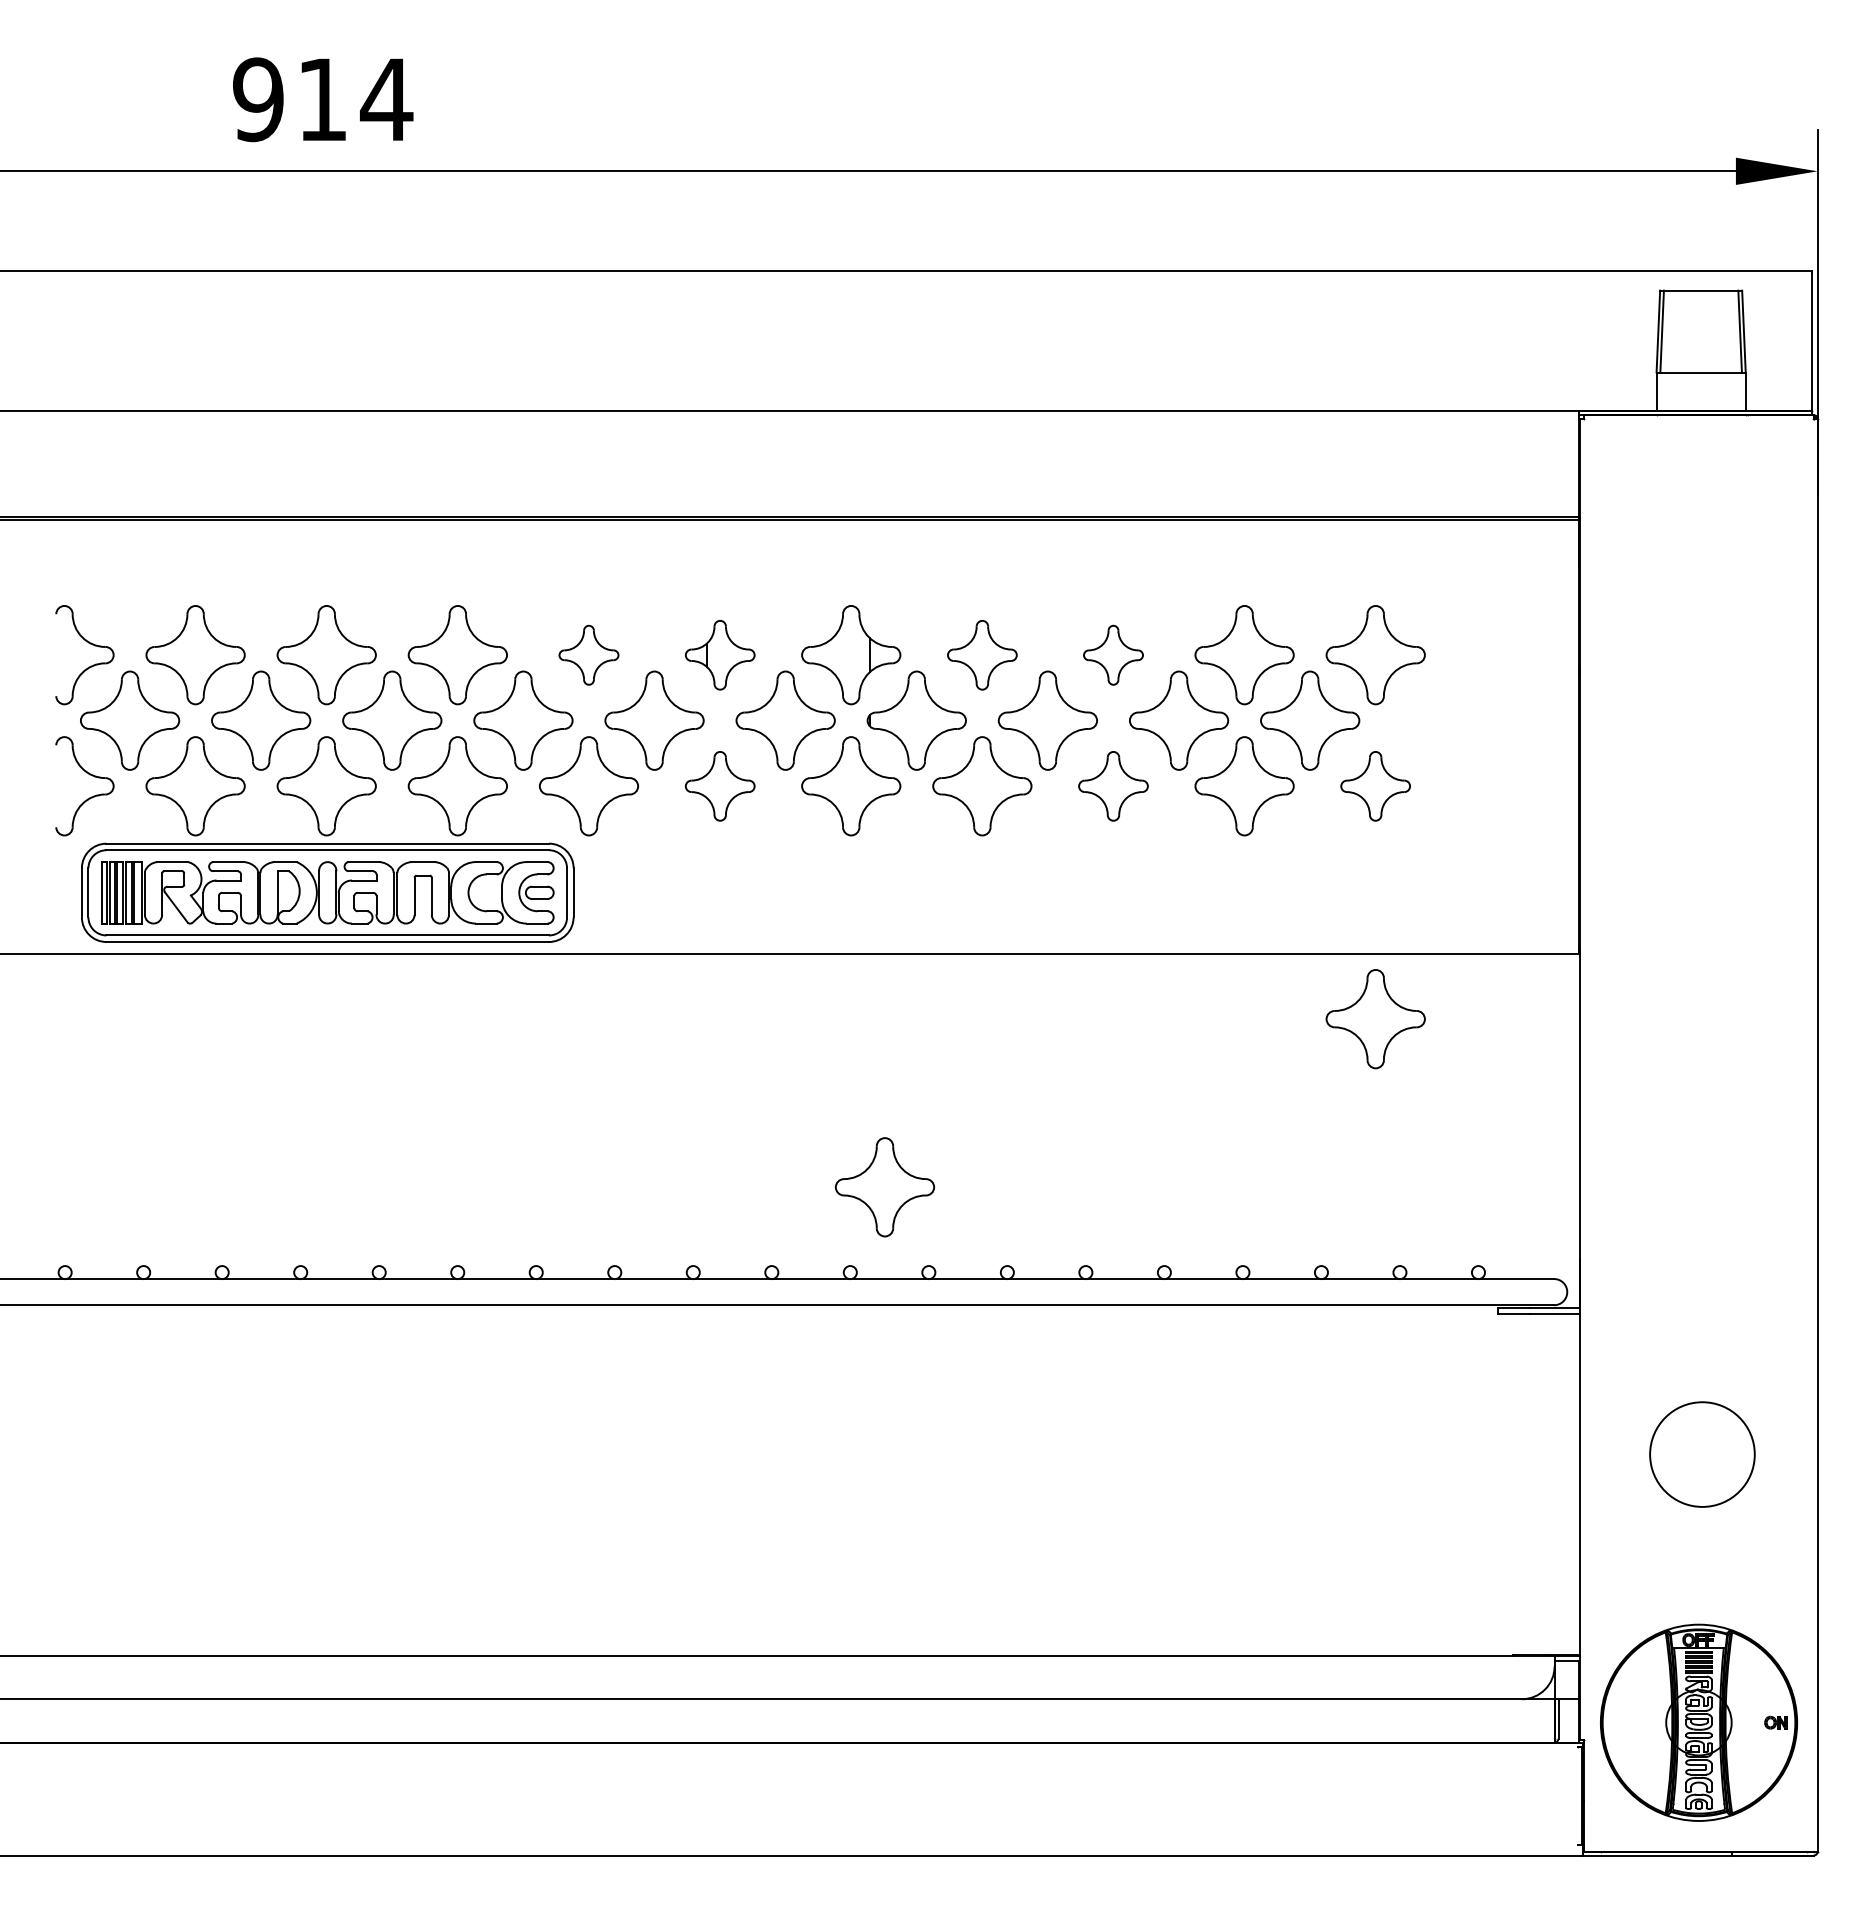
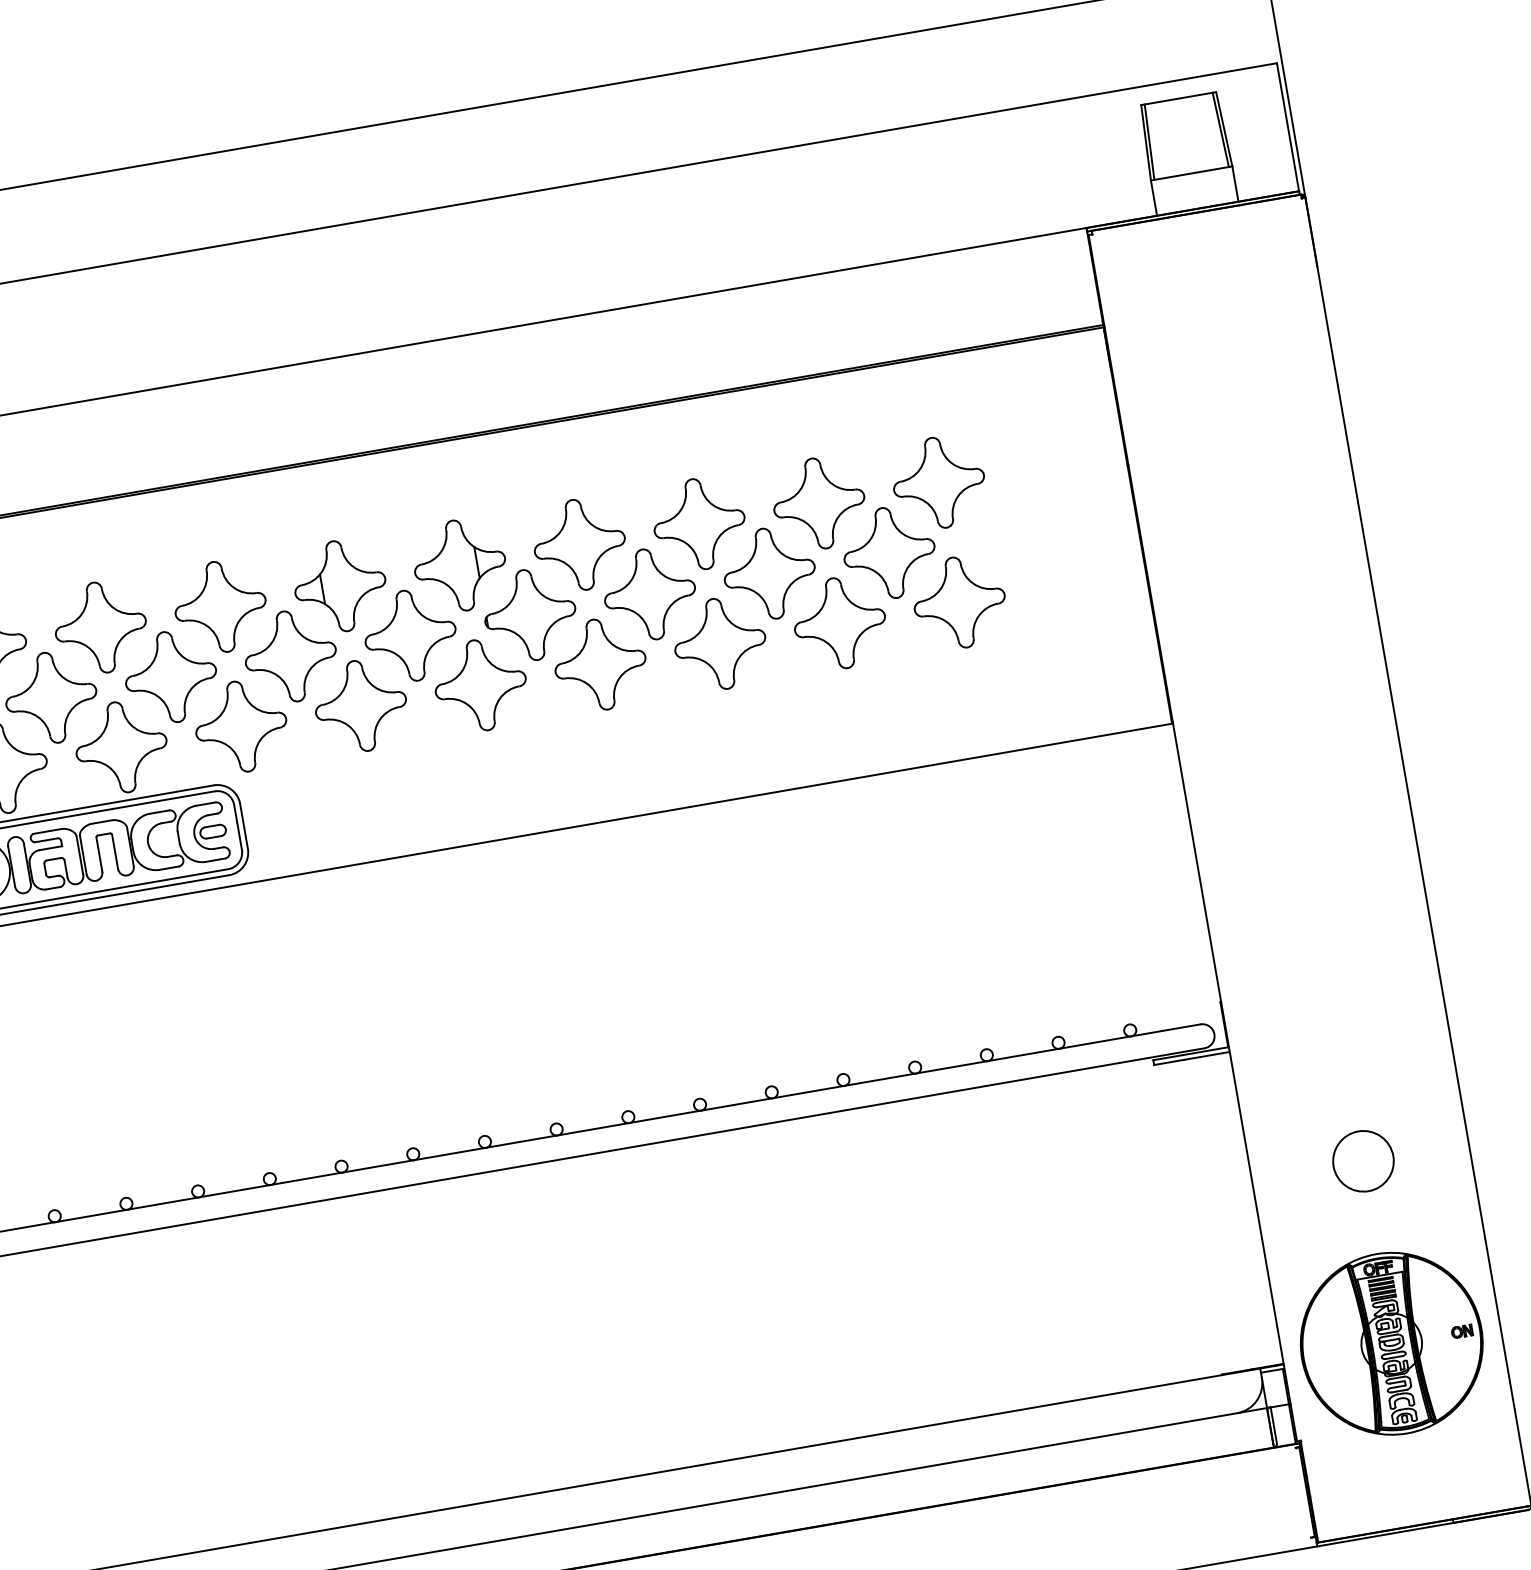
part: (588, 655) -> (220, 607), size x1.67
part: (720, 655) -> (340, 586), size x1.43
part: (982, 655) -> (580, 545), size x1.43
part: (1113, 655) -> (699, 524), size x1.67
part: (720, 786) -> (361, 706), size x1.43
part: (1113, 786) -> (720, 644), size x1.43
part: (1375, 786) -> (959, 602), size x1.43
part: (1375, 1019) -> (996, 815), removed
part: (885, 1187) -> (575, 1046), removed
circle: (1702, 1454) -> (1363, 1161), size x0.62
part: (1699, 1722) -> (1392, 1343), moved

